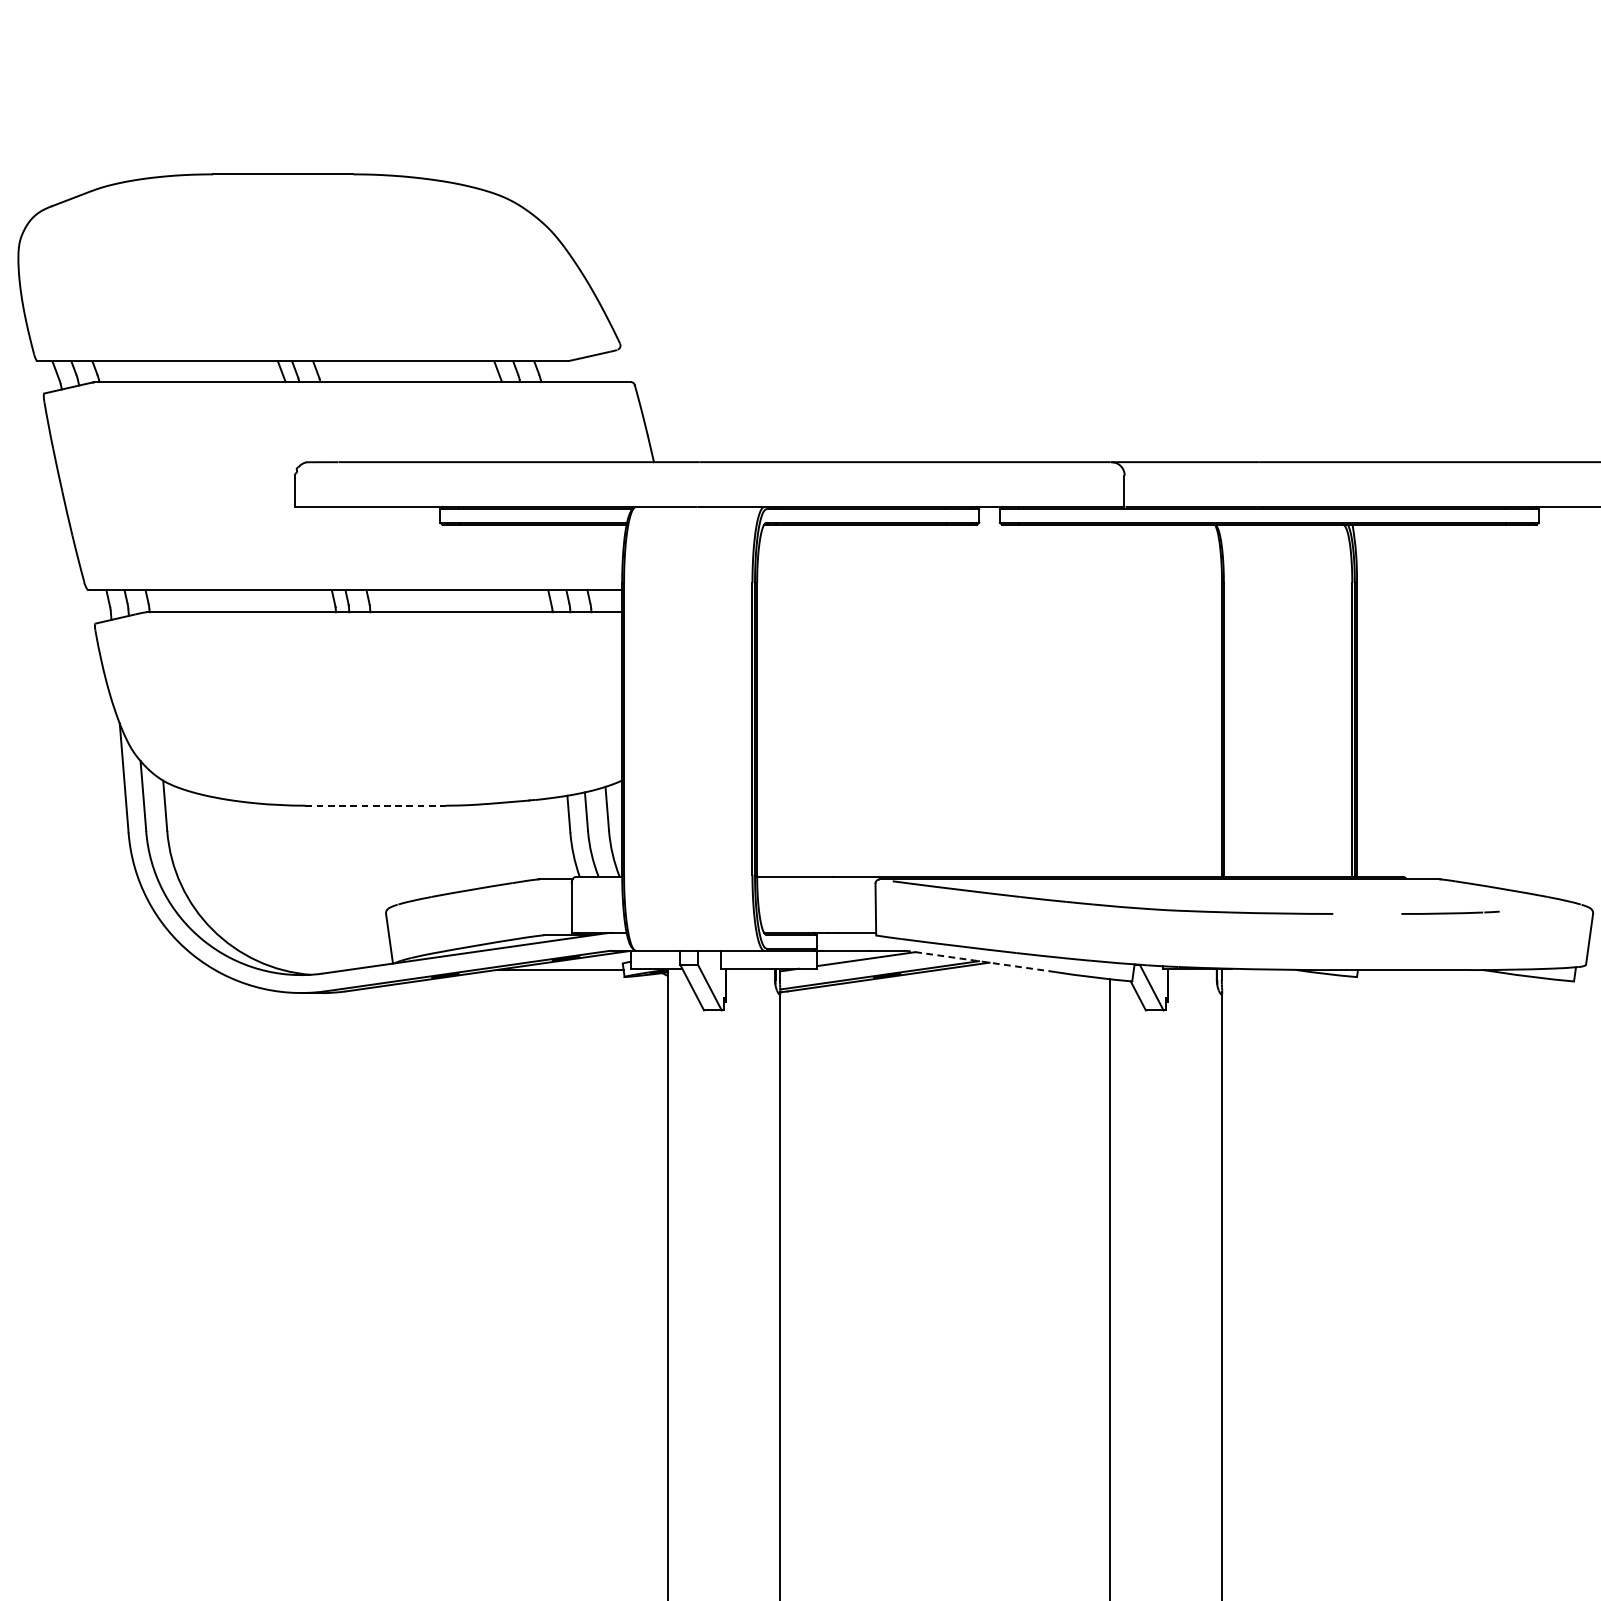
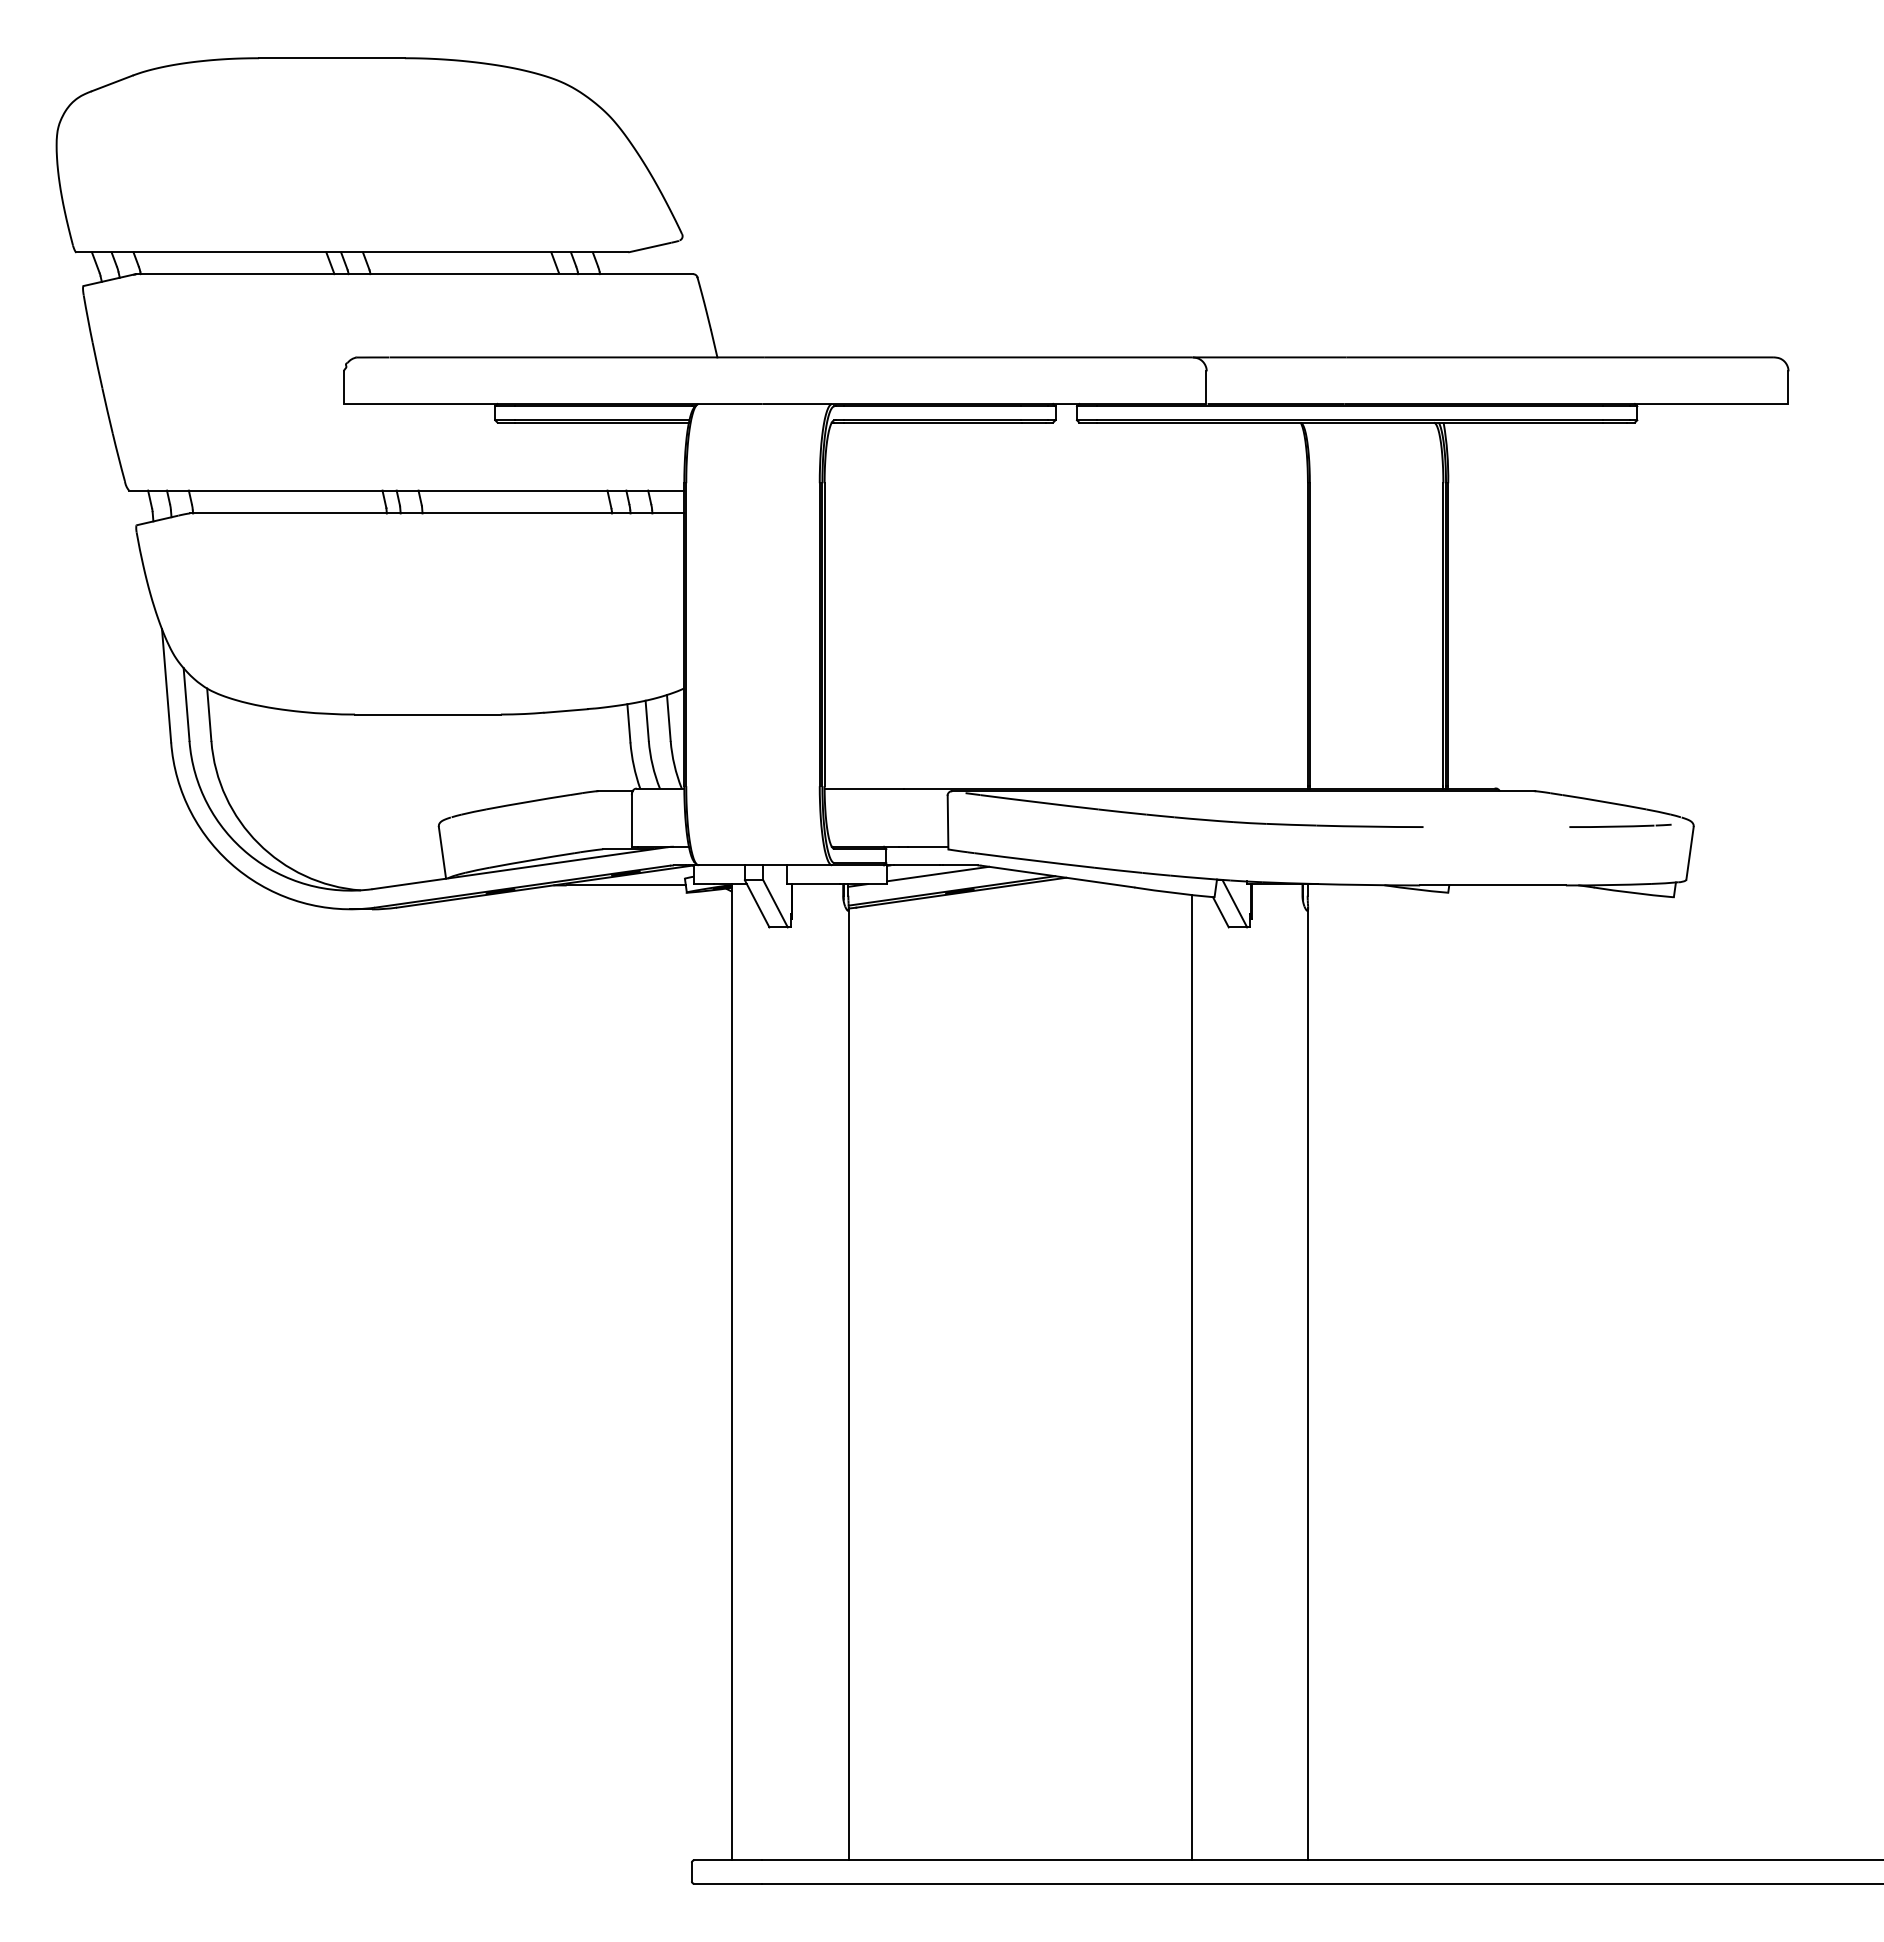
line: (375, 805) -> (427, 714), dashed -> solid
part: (1450, 912) -> (1620, 825), moved
line: (981, 961) -> (1057, 876), dashed -> solid

